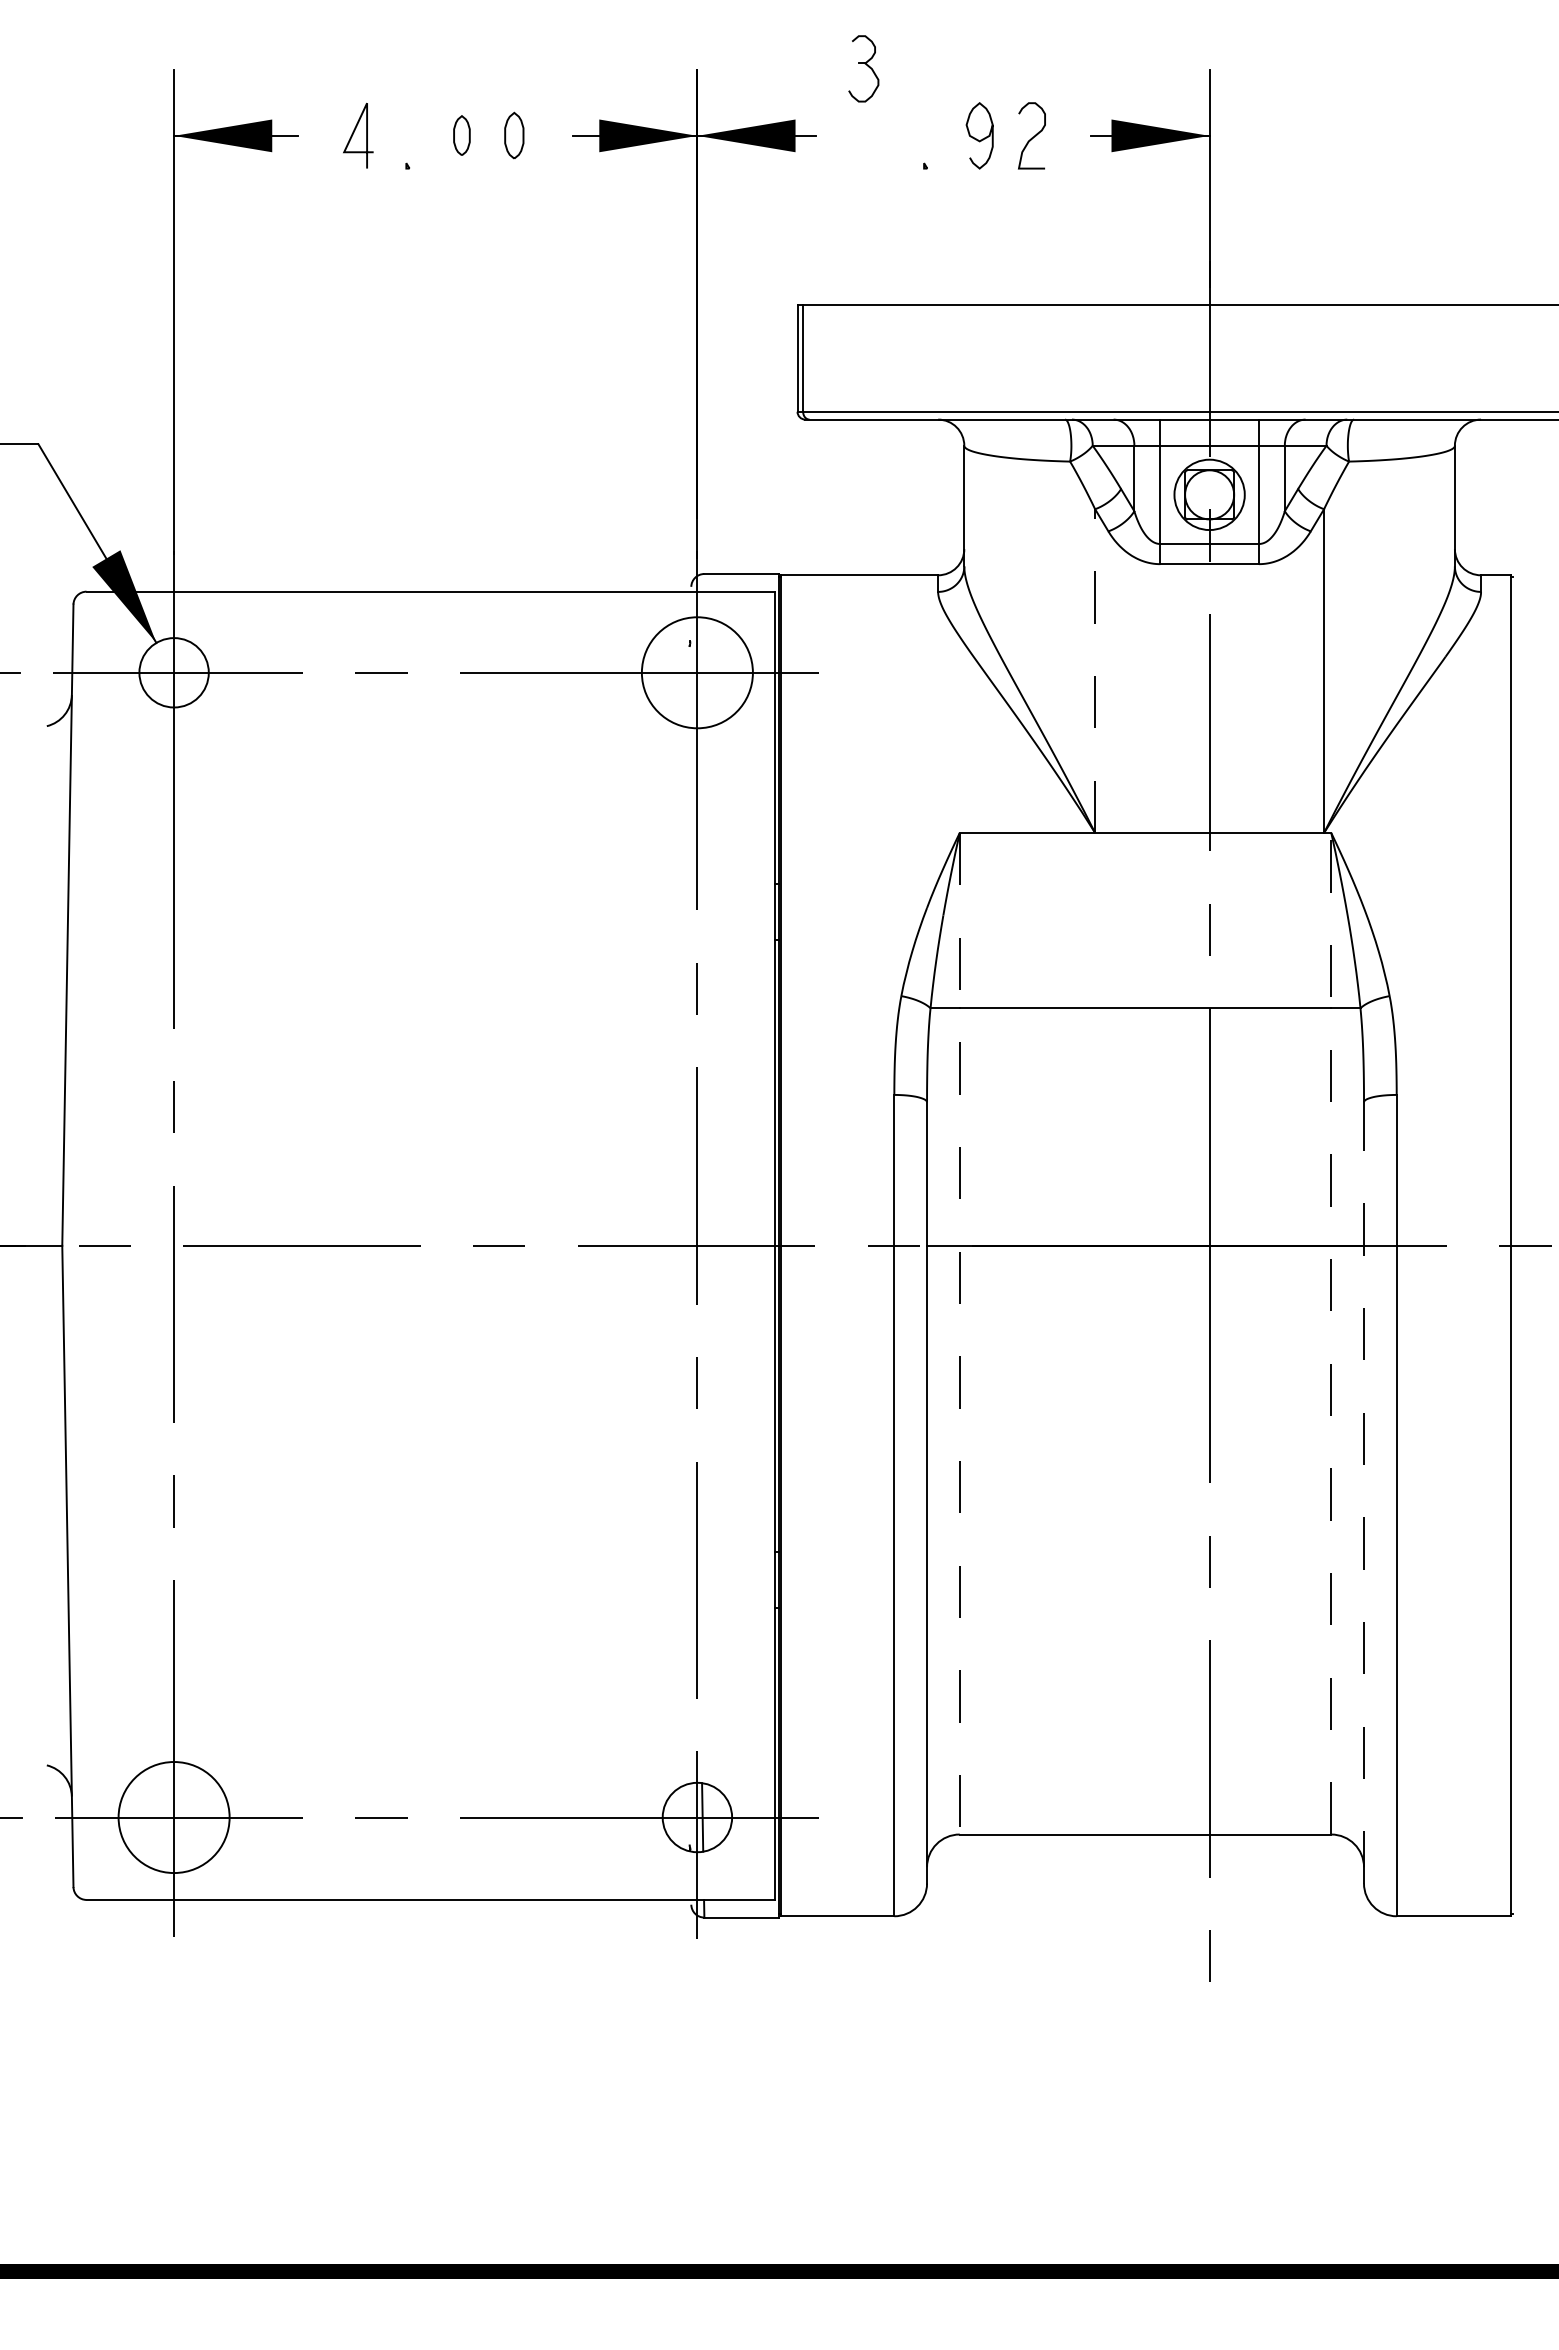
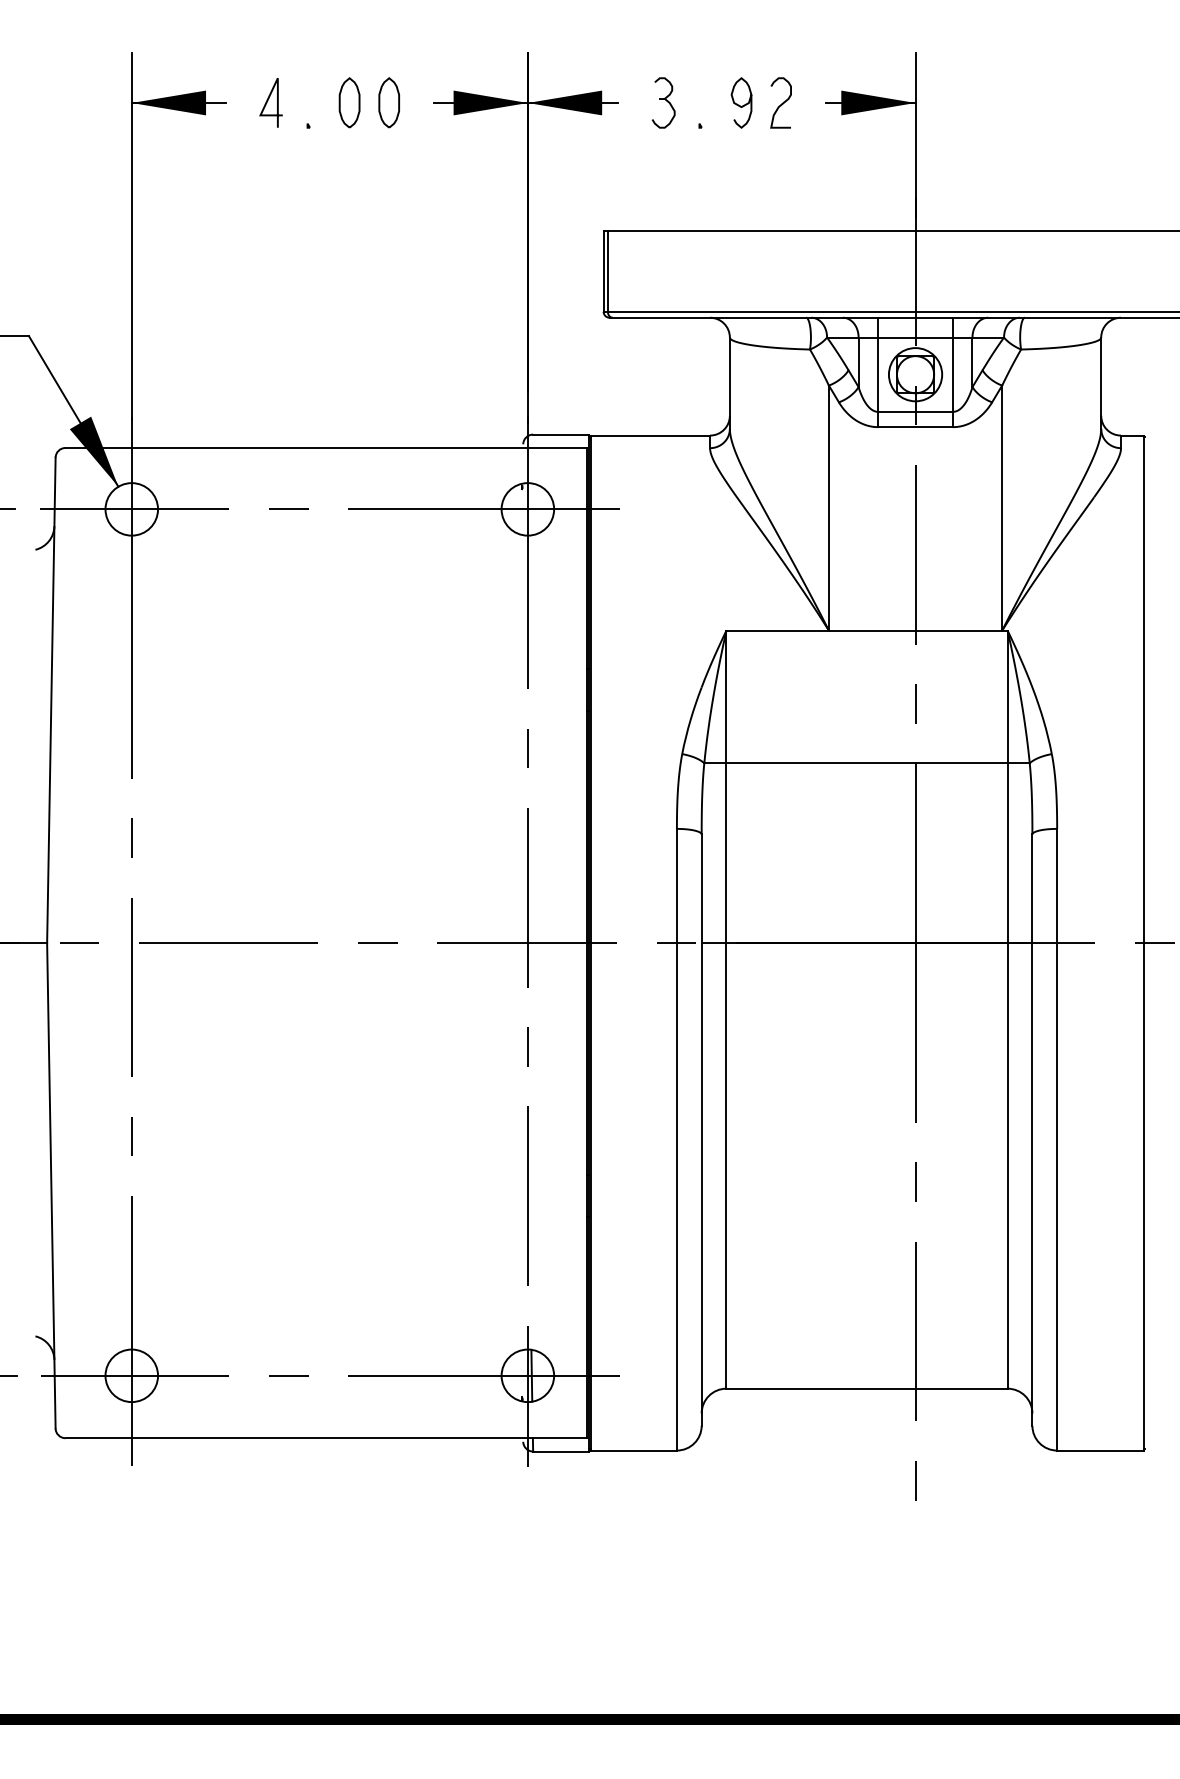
part: (863, 68) -> (663, 102), moved
part: (461, 135) -> (349, 102), size x1.67
part: (514, 135) -> (389, 102), size x1.43
line: (1095, 671) -> (829, 508), dashed -> solid
circle: (697, 672) -> (527, 509), size x0.62
line: (959, 1333) -> (726, 1009), dashed -> solid
line: (1331, 1333) -> (1007, 1009), dashed -> solid
line: (1364, 1492) -> (1032, 1129), dashed -> solid
circle: (173, 1817) -> (131, 1375), size x0.62

